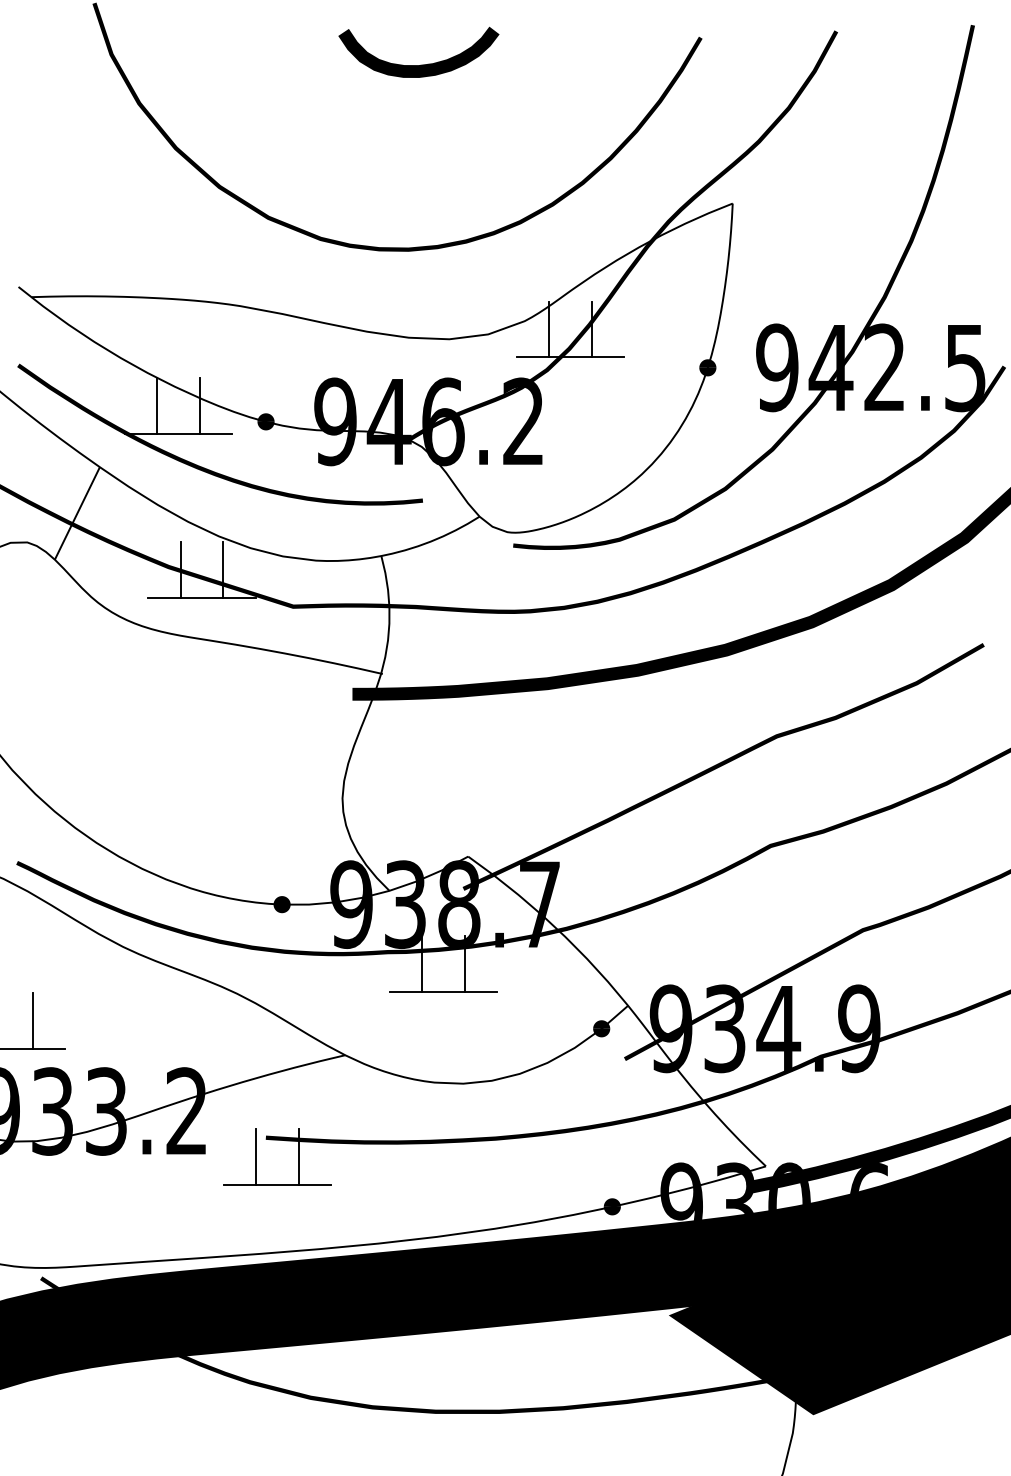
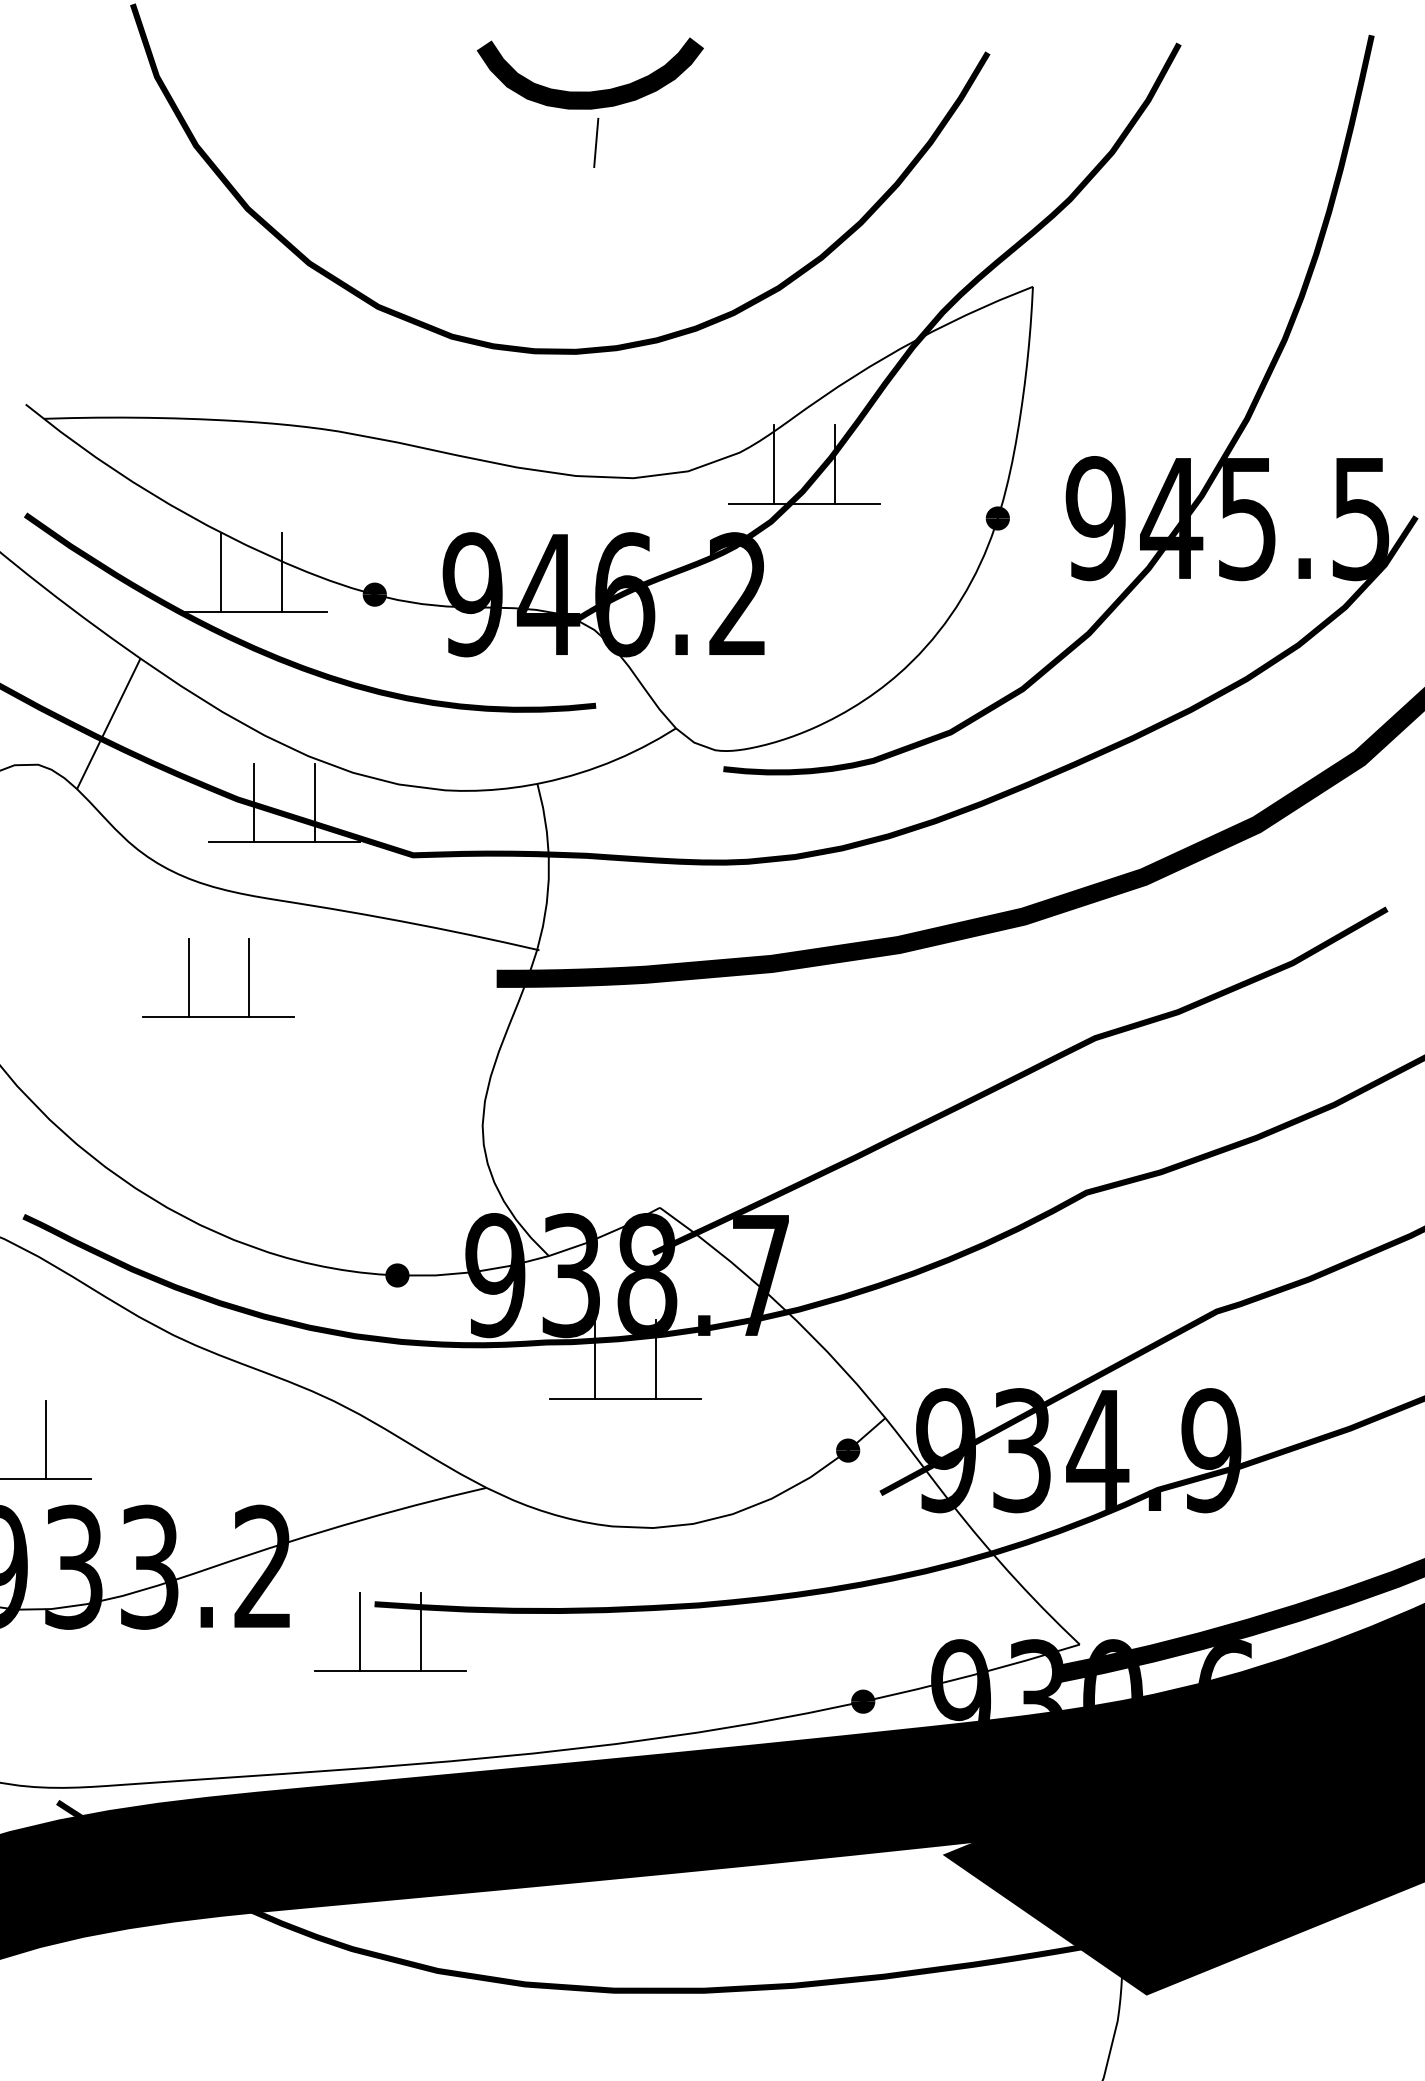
line: (423, 101) -> (596, 142), added
text: (884, 367) -> (1246, 518), 942.5 -> 945.5
part: (134, 693) -> (189, 977), added

